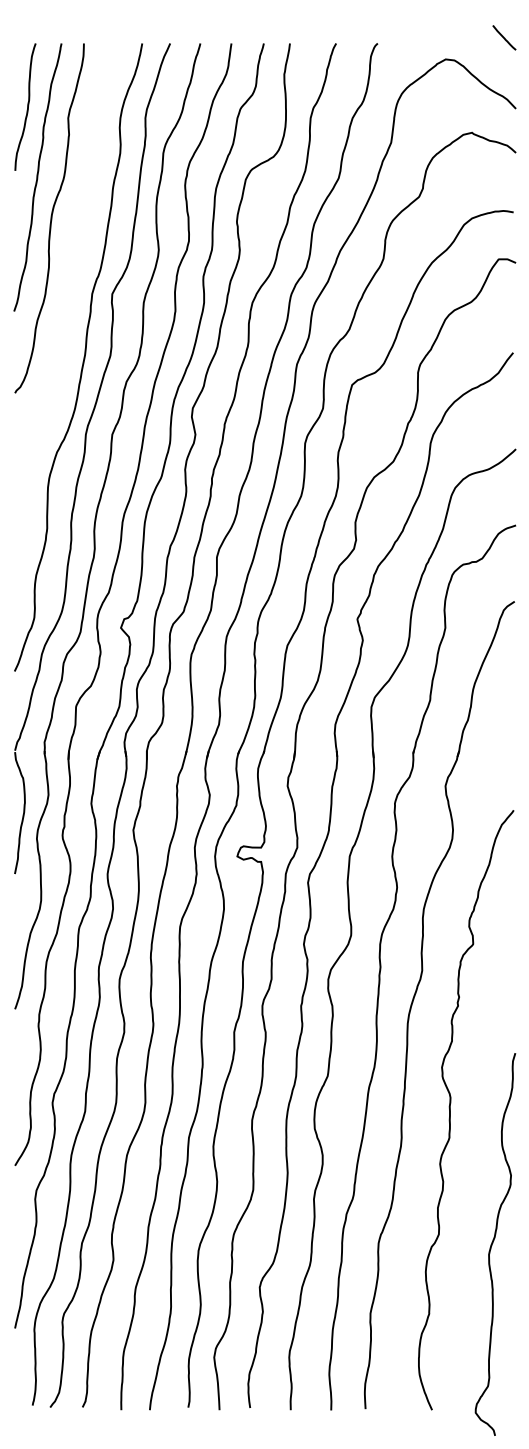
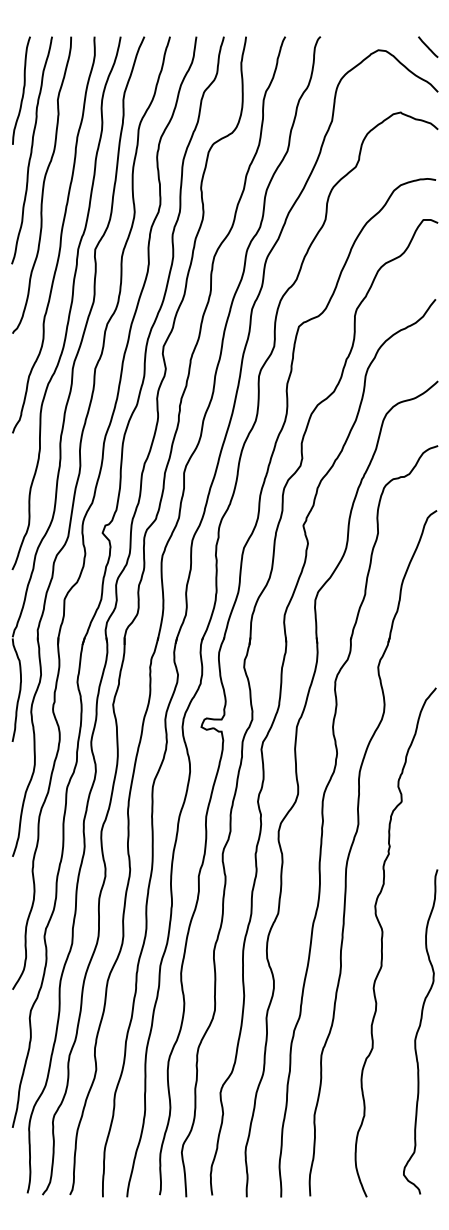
line: (504, 37) -> (428, 46), moved
curve: (71, 276) -> (60, 234), added
curve: (493, 1243) -> (418, 1031), moved

